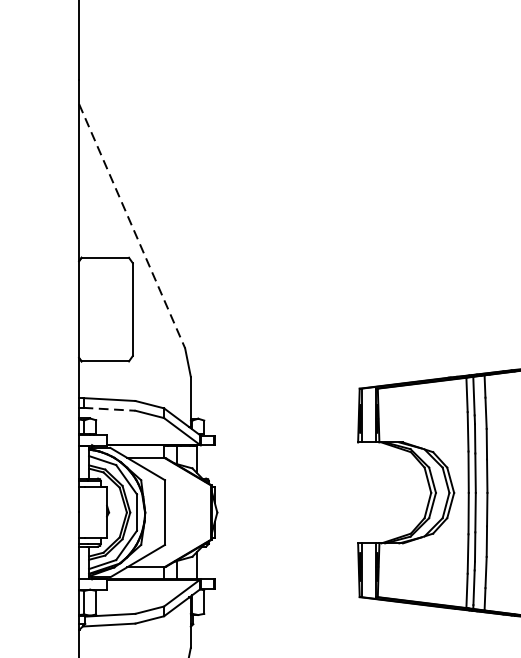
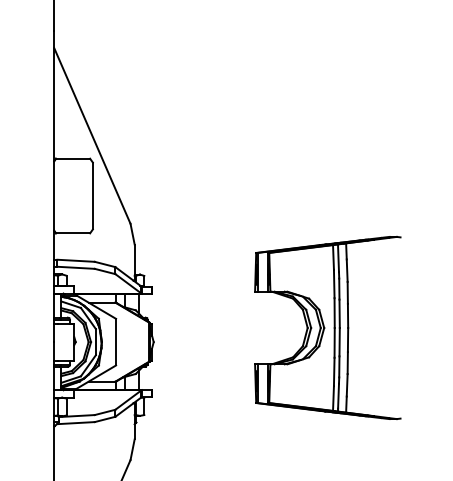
line: (132, 225) -> (92, 135), dashed -> solid
line: (110, 408) -> (76, 267), dashed -> solid

